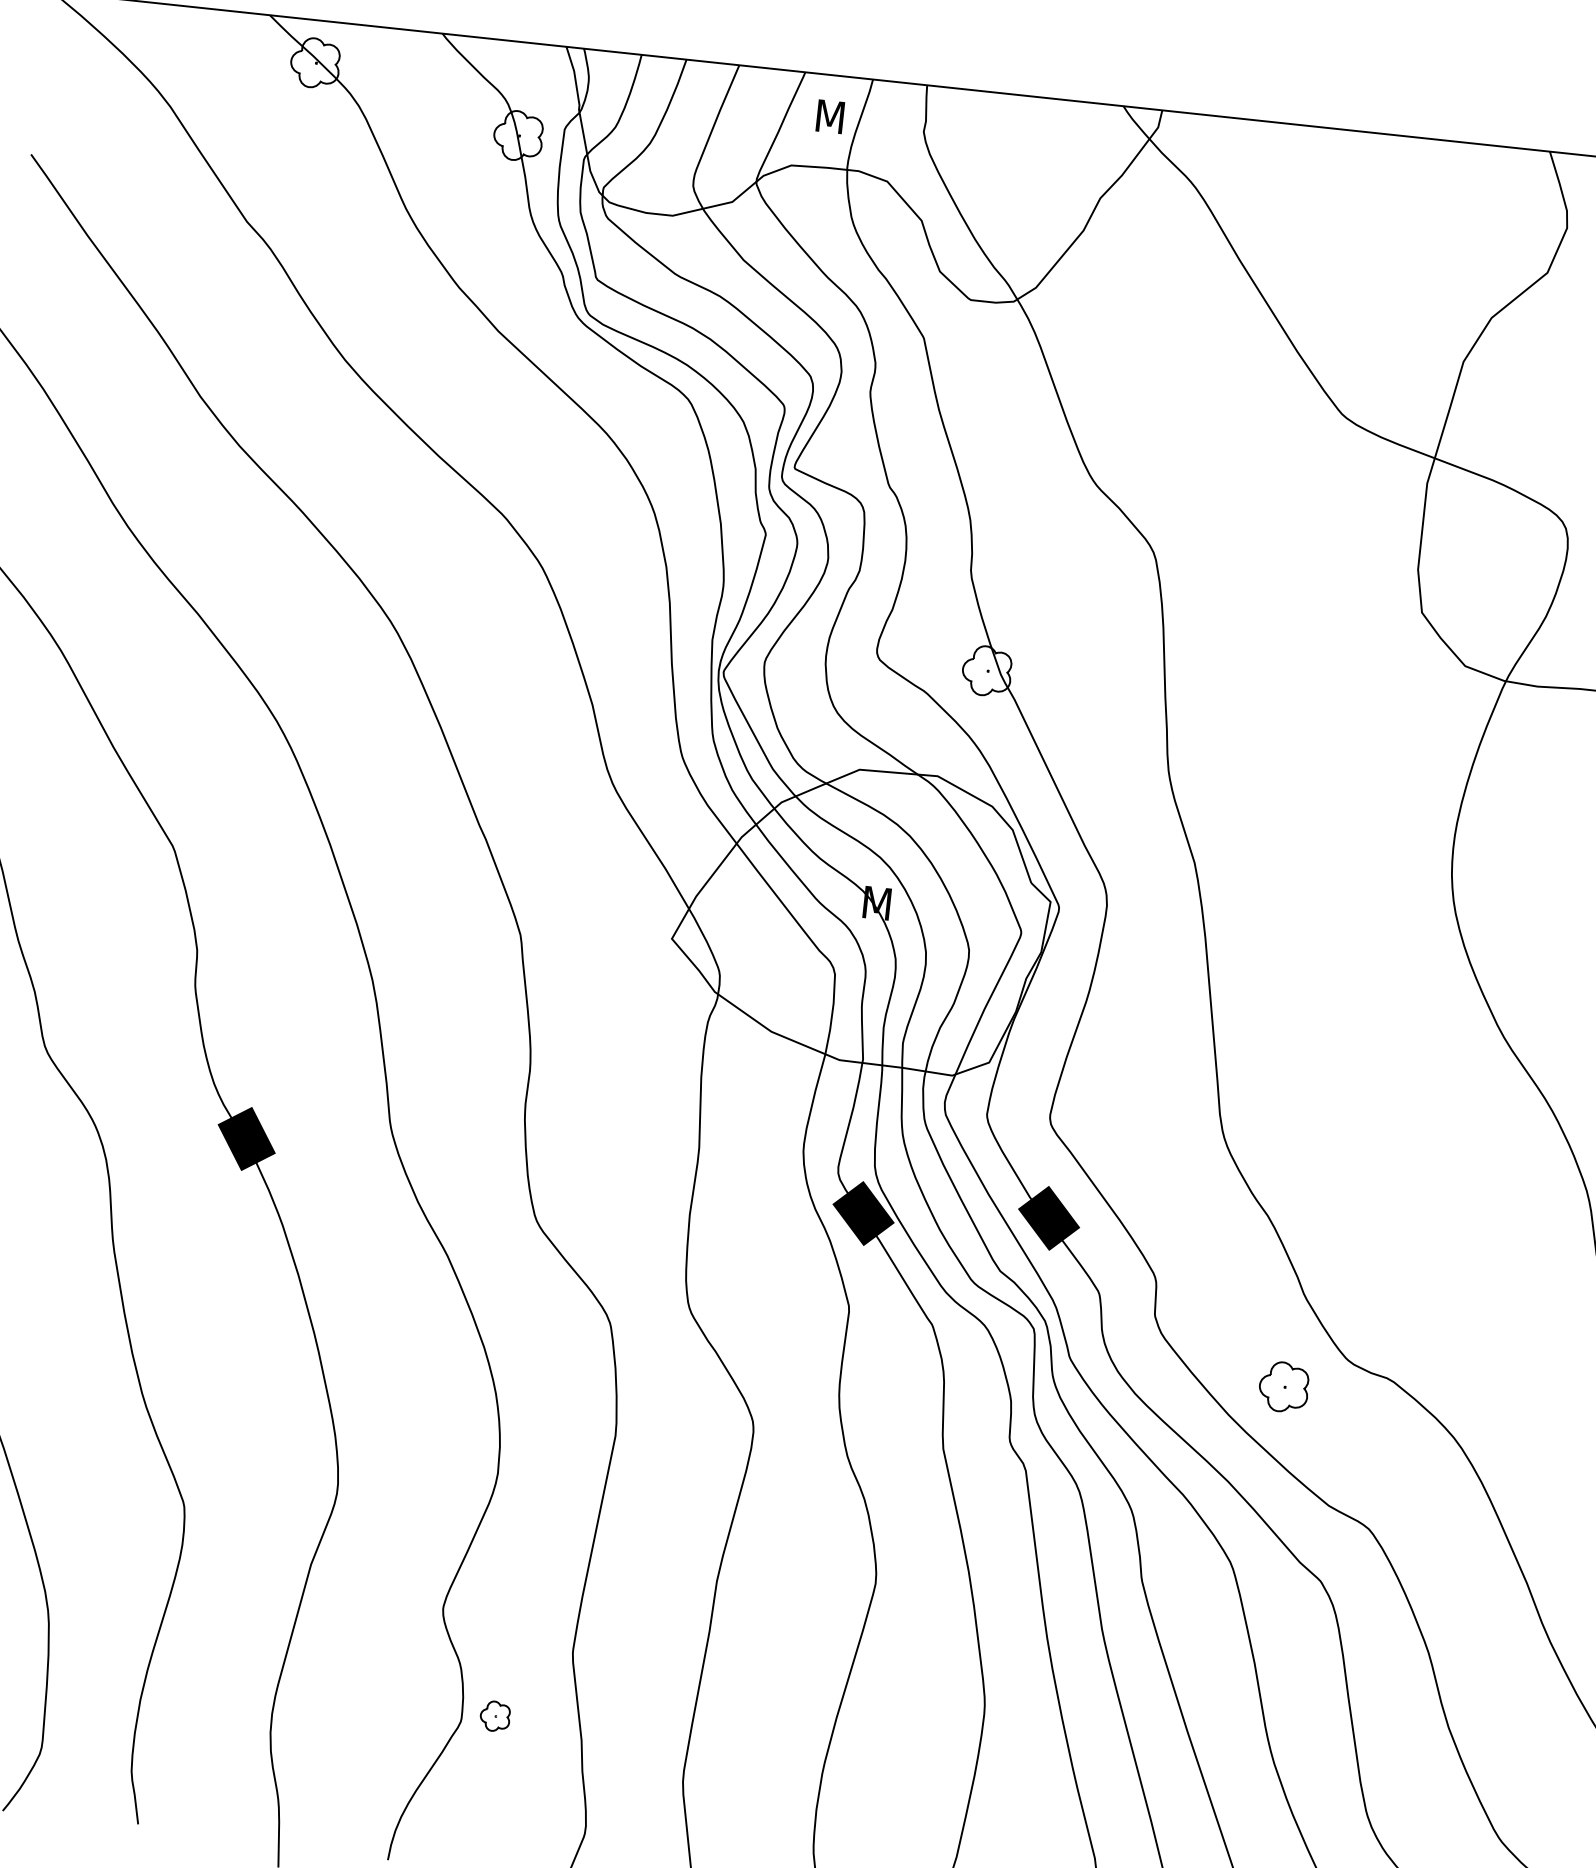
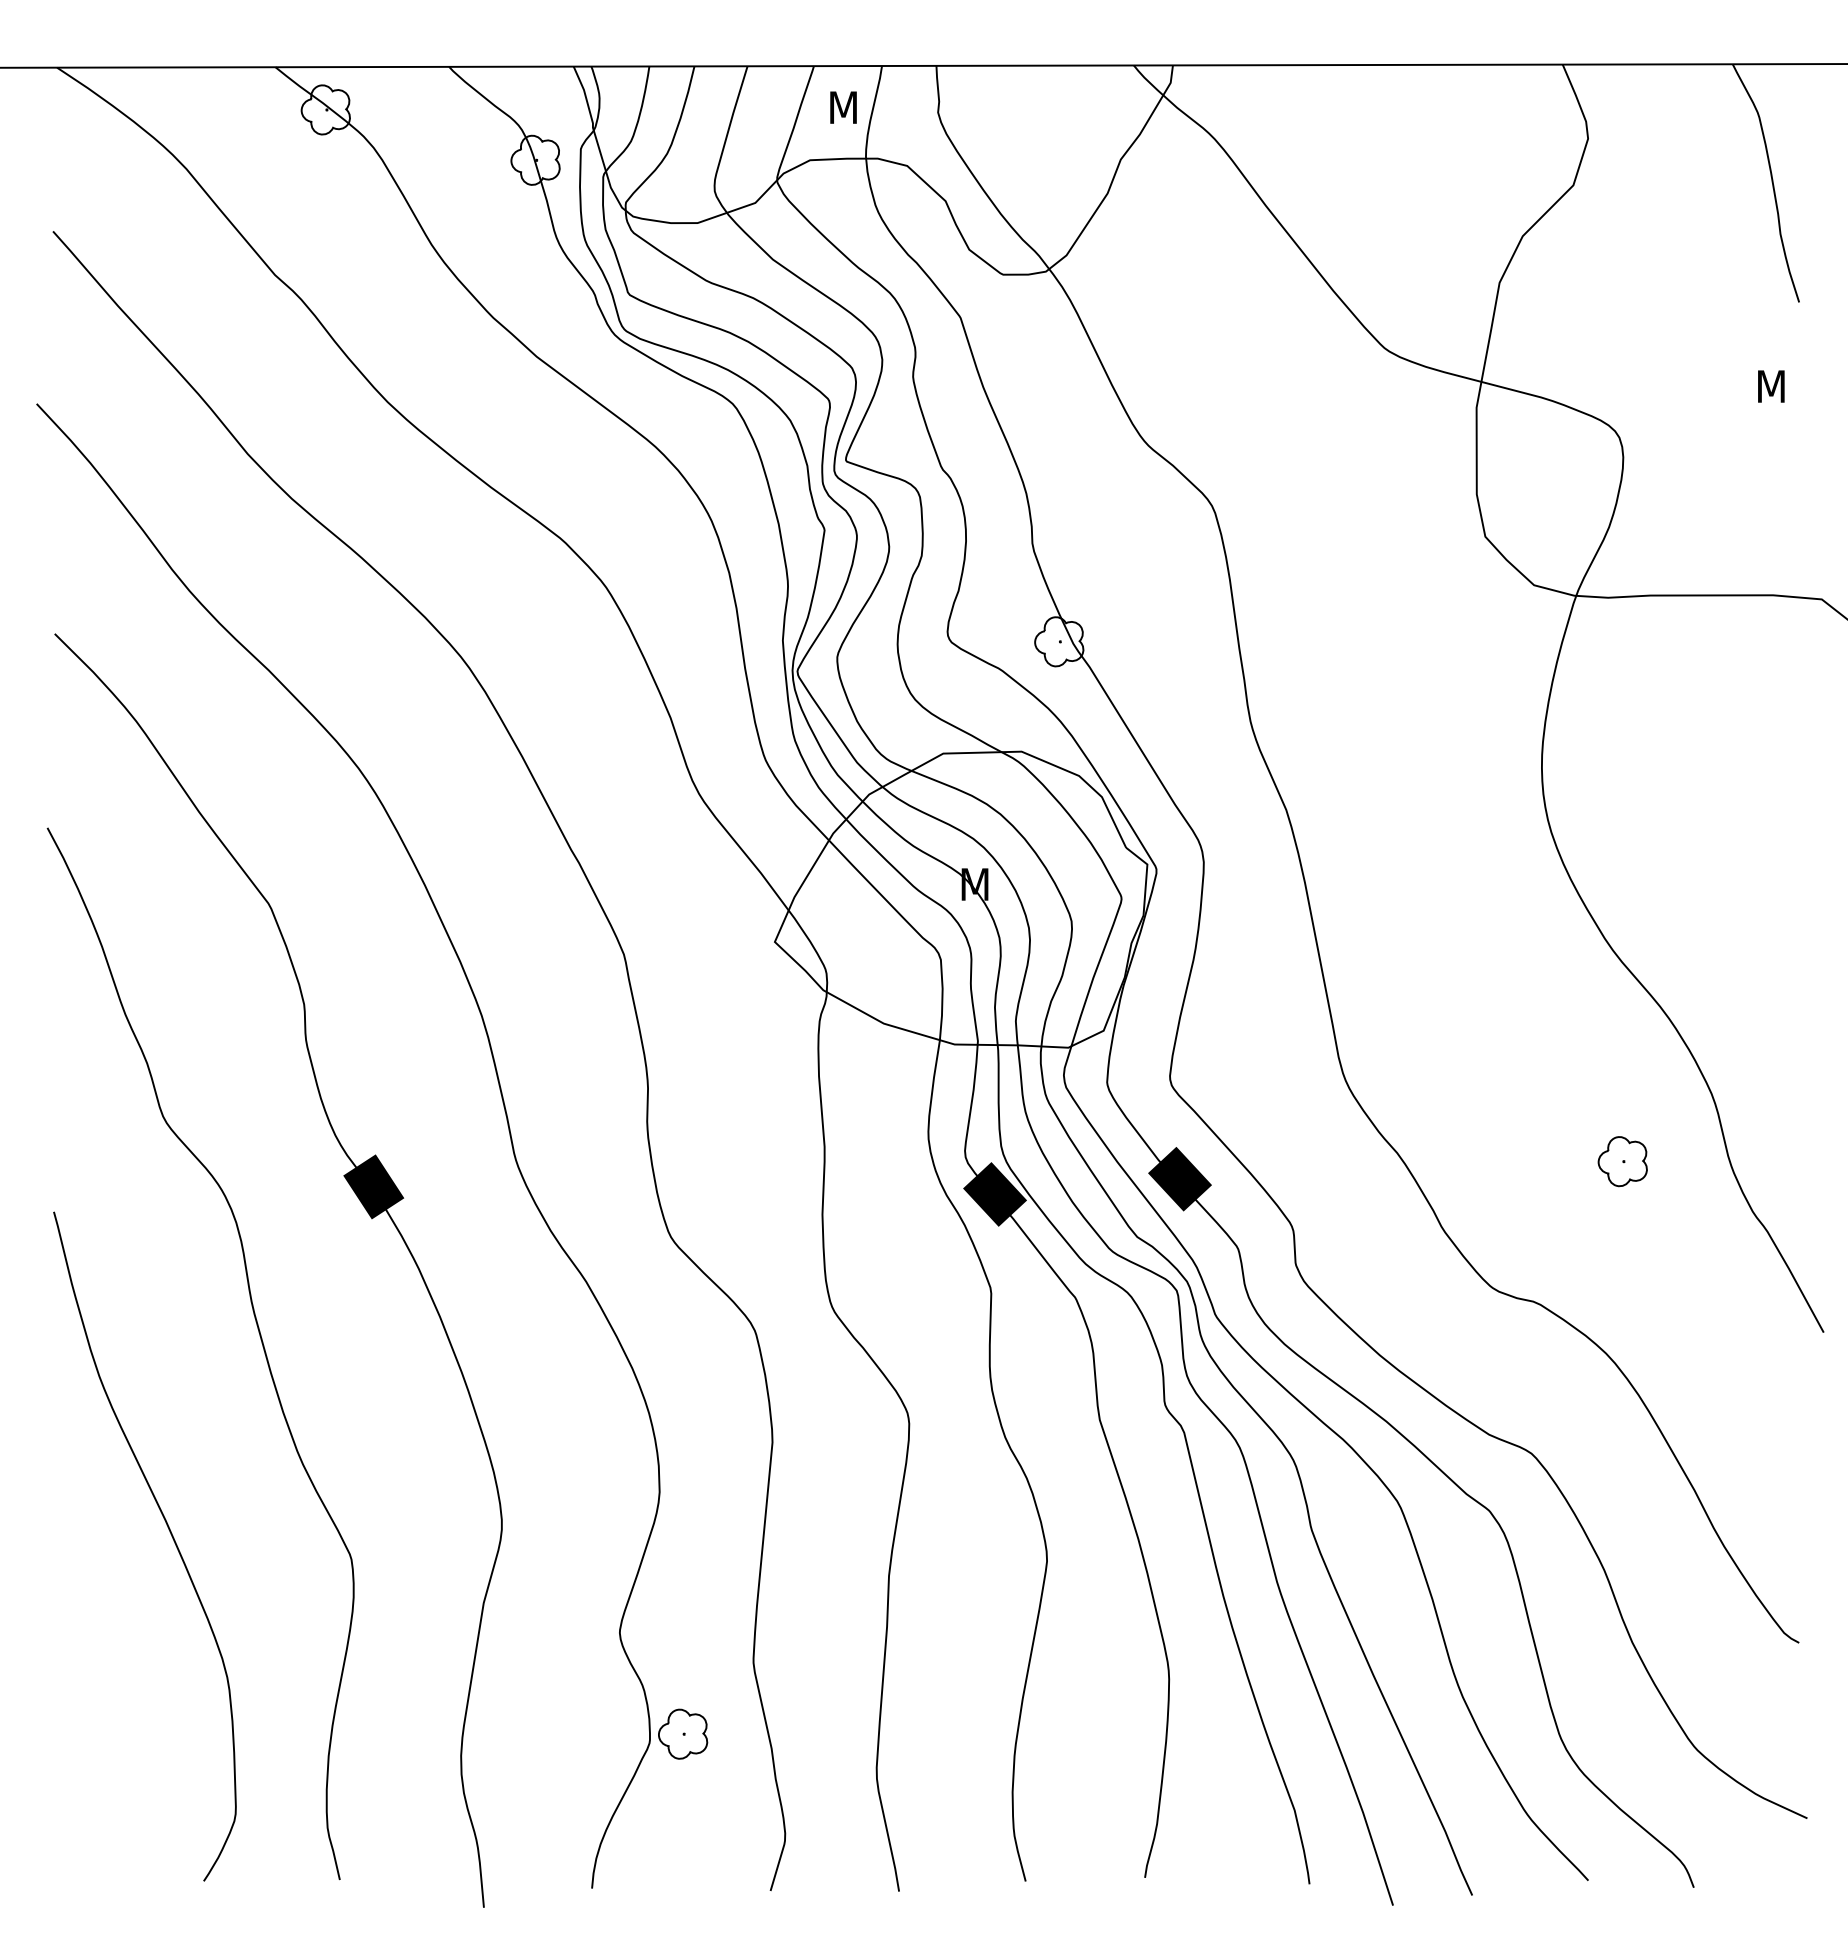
part: (1283, 1387) -> (1622, 1161), moved
part: (495, 1715) -> (683, 1733), size x1.67

